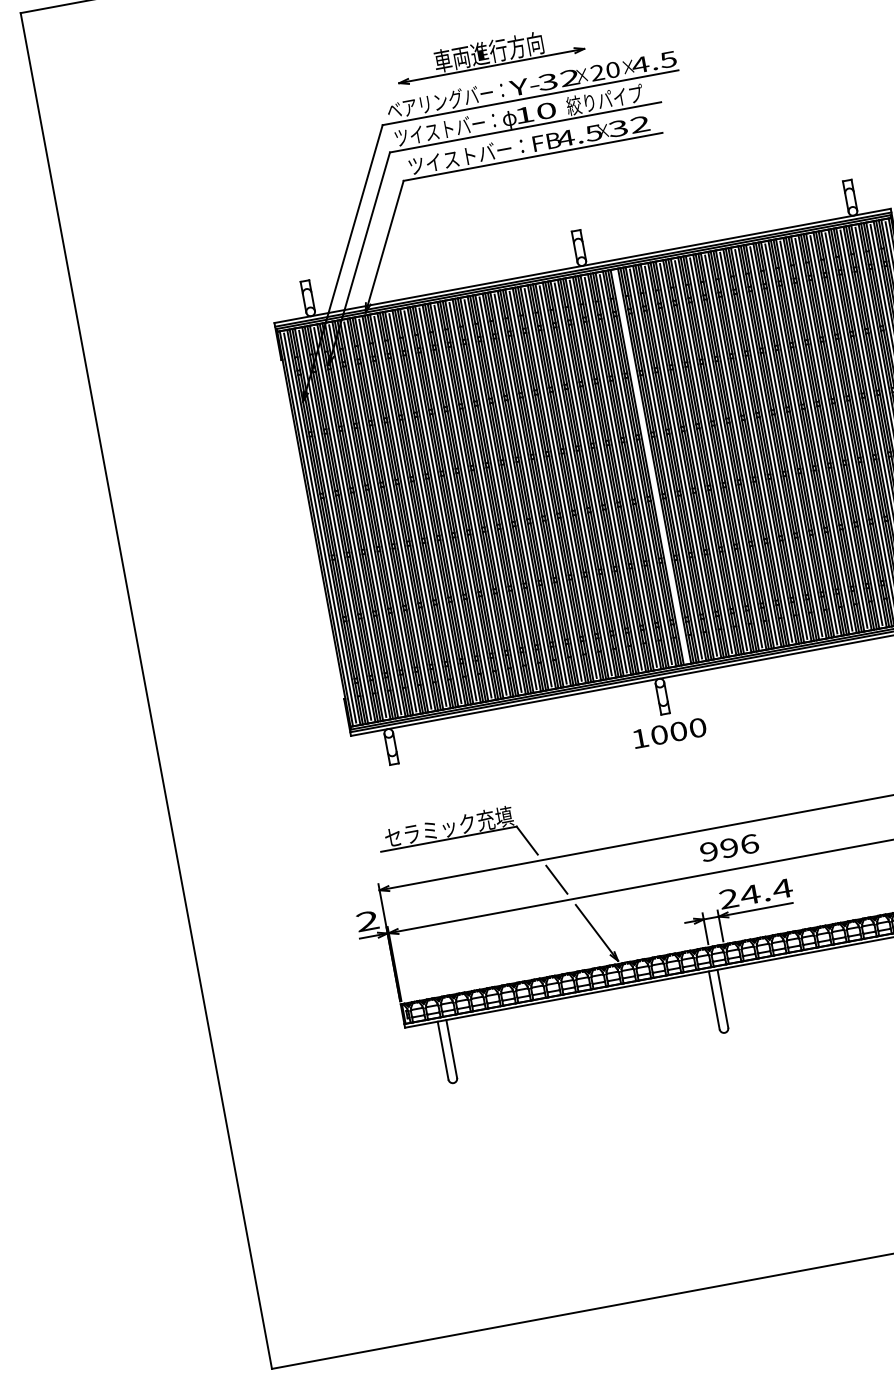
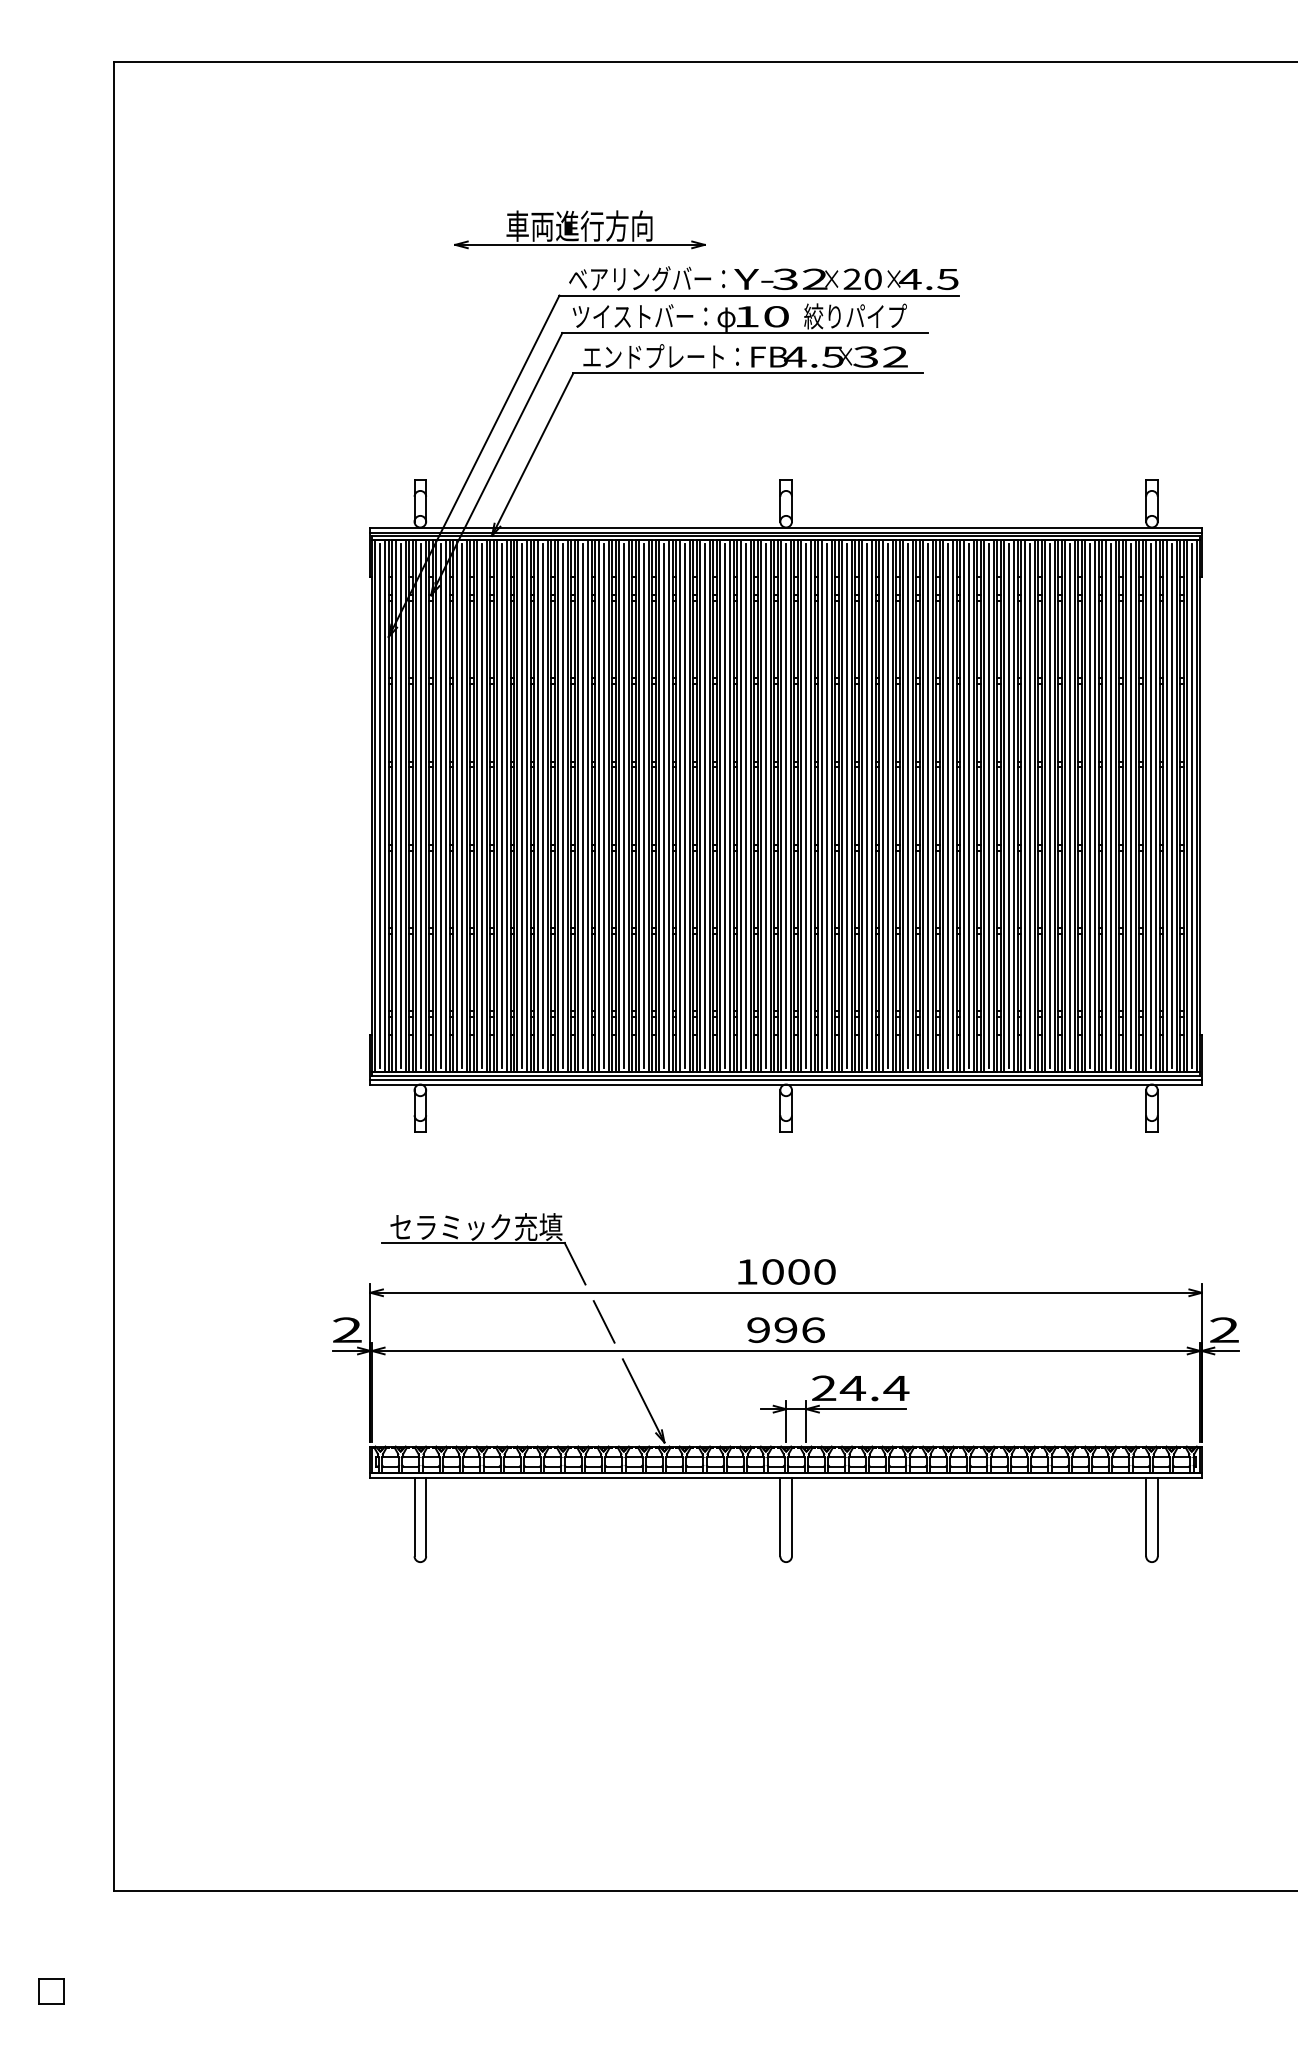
part: (489, 54) -> (579, 229), moved
text: (465, 156) -> (660, 356), ツイストバー： -> エンドプレート：
line: (650, 466) -> (826, 805), added
text: (669, 732) -> (786, 1271), moved
text: (729, 847) -> (785, 1329), moved

